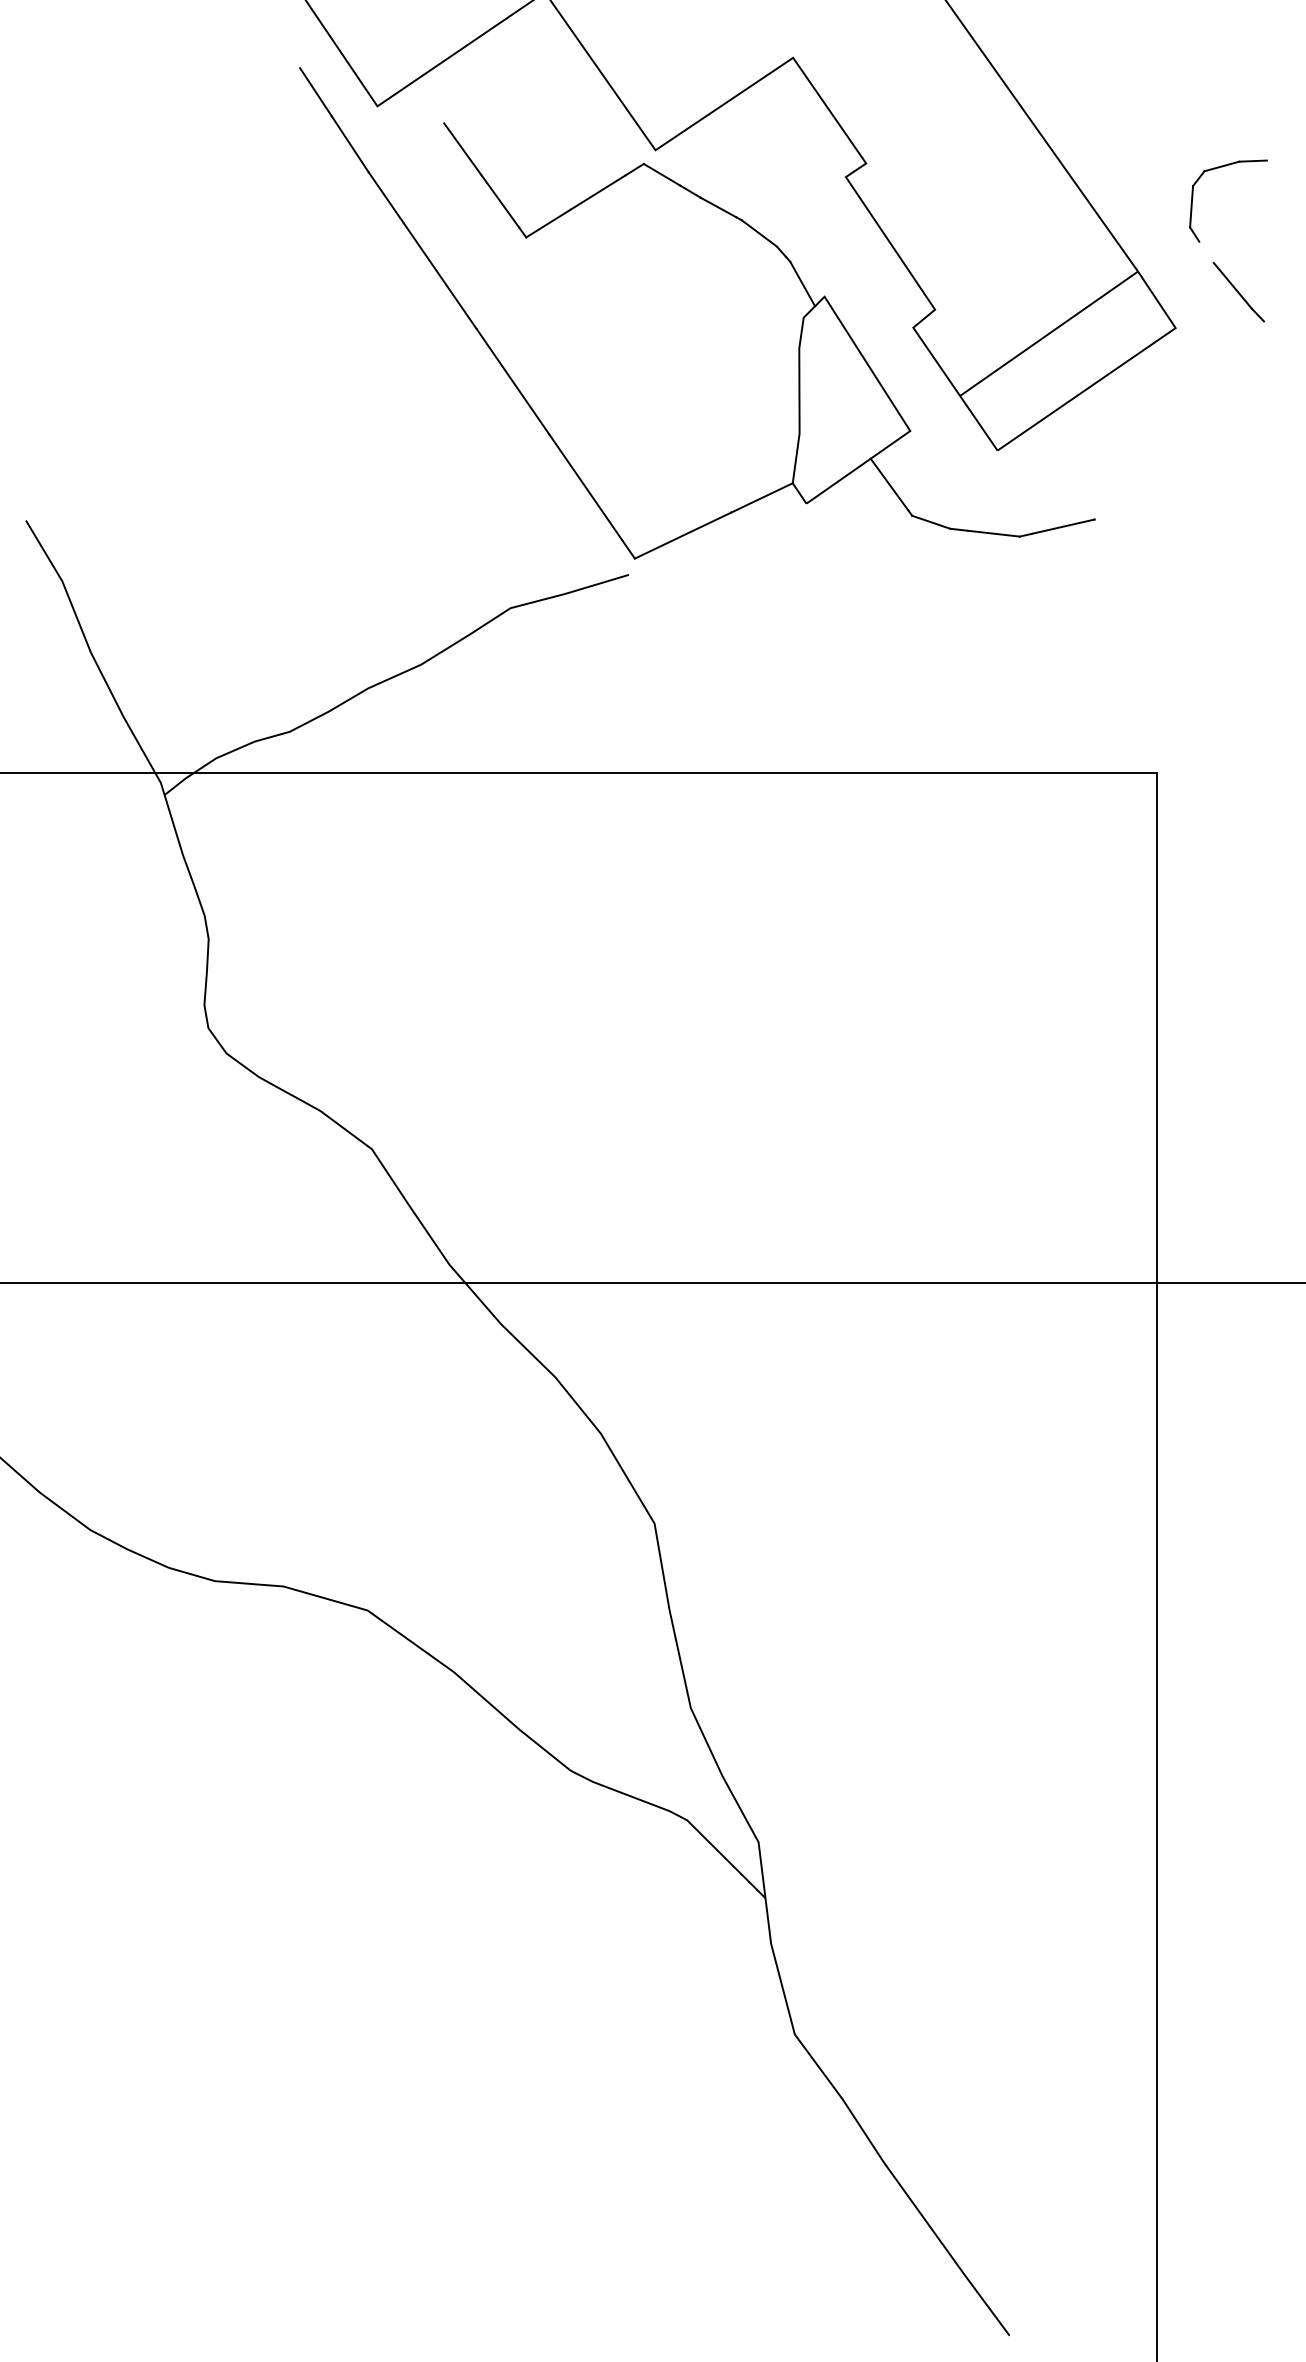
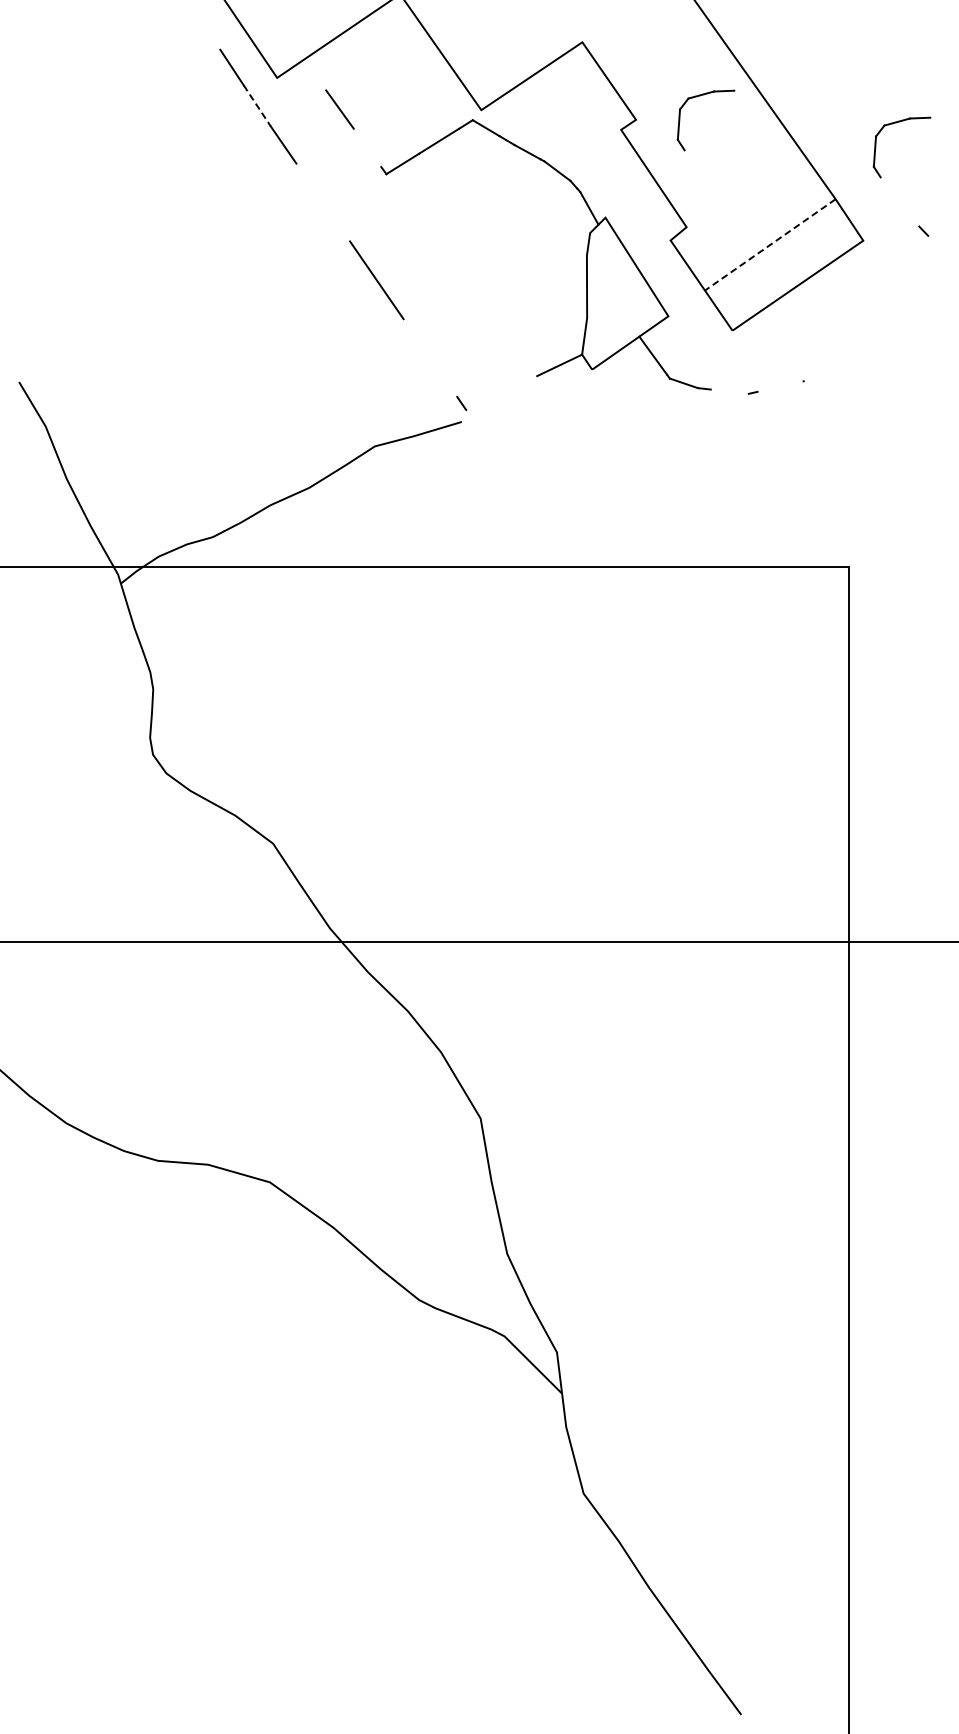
part: (953, 131) -> (700, 96), added
line: (350, 143) -> (257, 105), solid -> dashed
line: (500, 201) -> (367, 147), removed
line: (440, 276) -> (323, 202), removed
line: (1233, 285) -> (905, 209), removed
line: (1049, 333) -> (770, 244), solid -> dashed
line: (586, 487) -> (430, 357), removed
line: (1062, 526) -> (780, 386), removed
line: (993, 533) -> (729, 391), removed
line: (682, 536) -> (501, 393), removed

